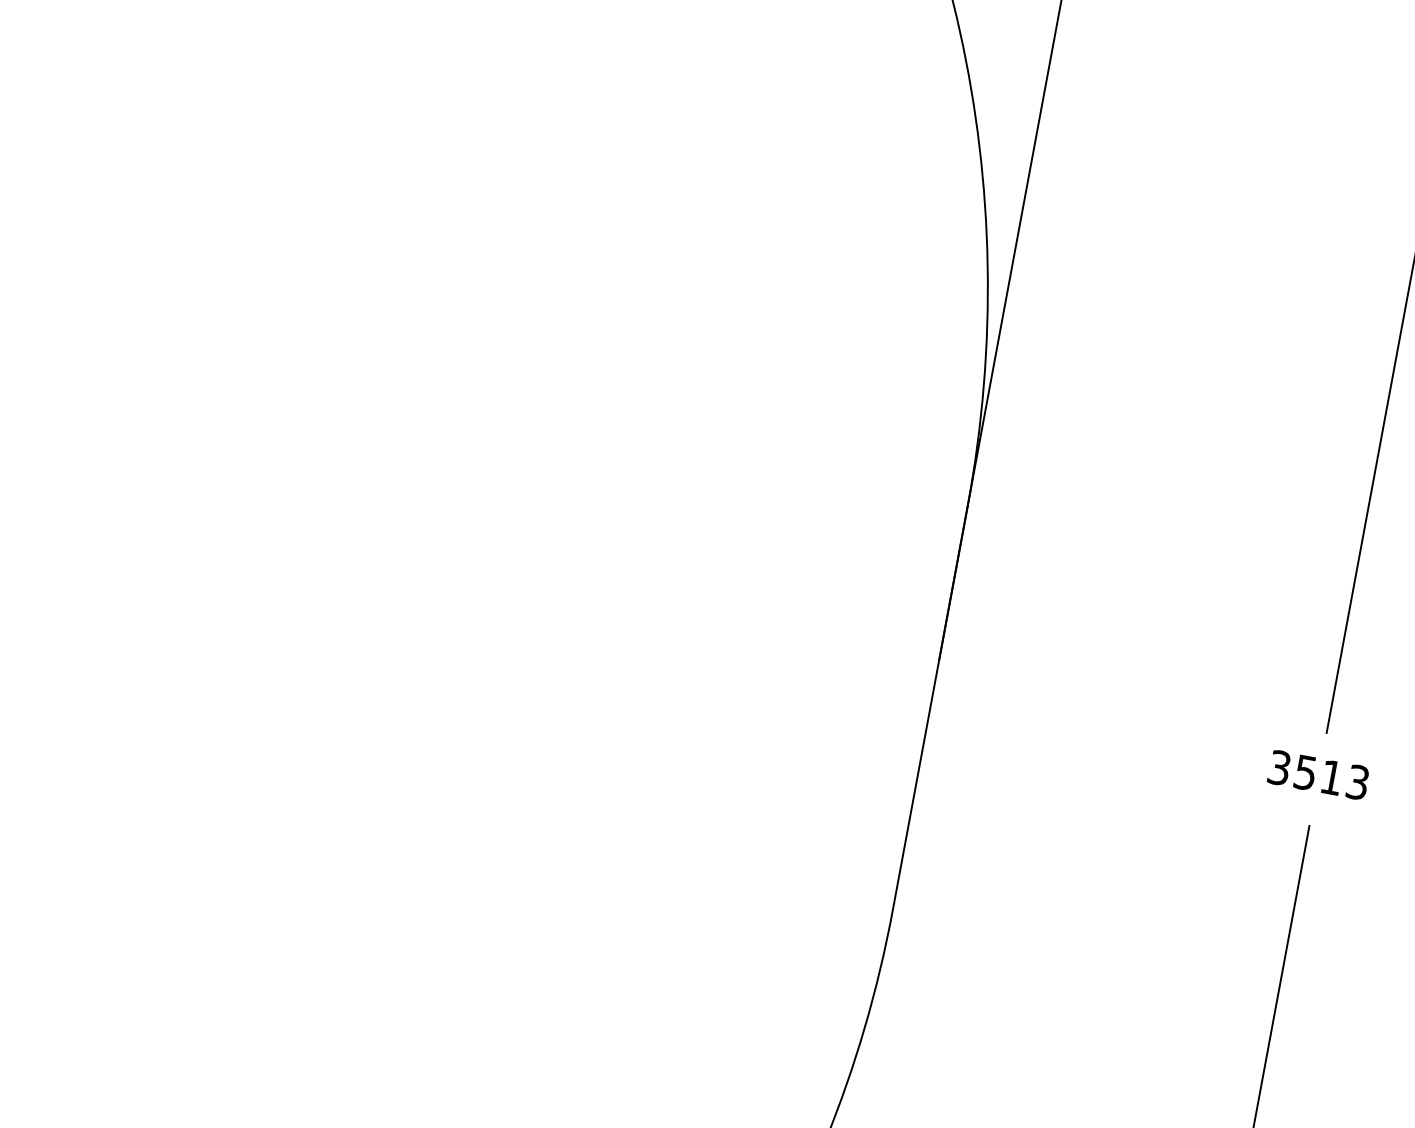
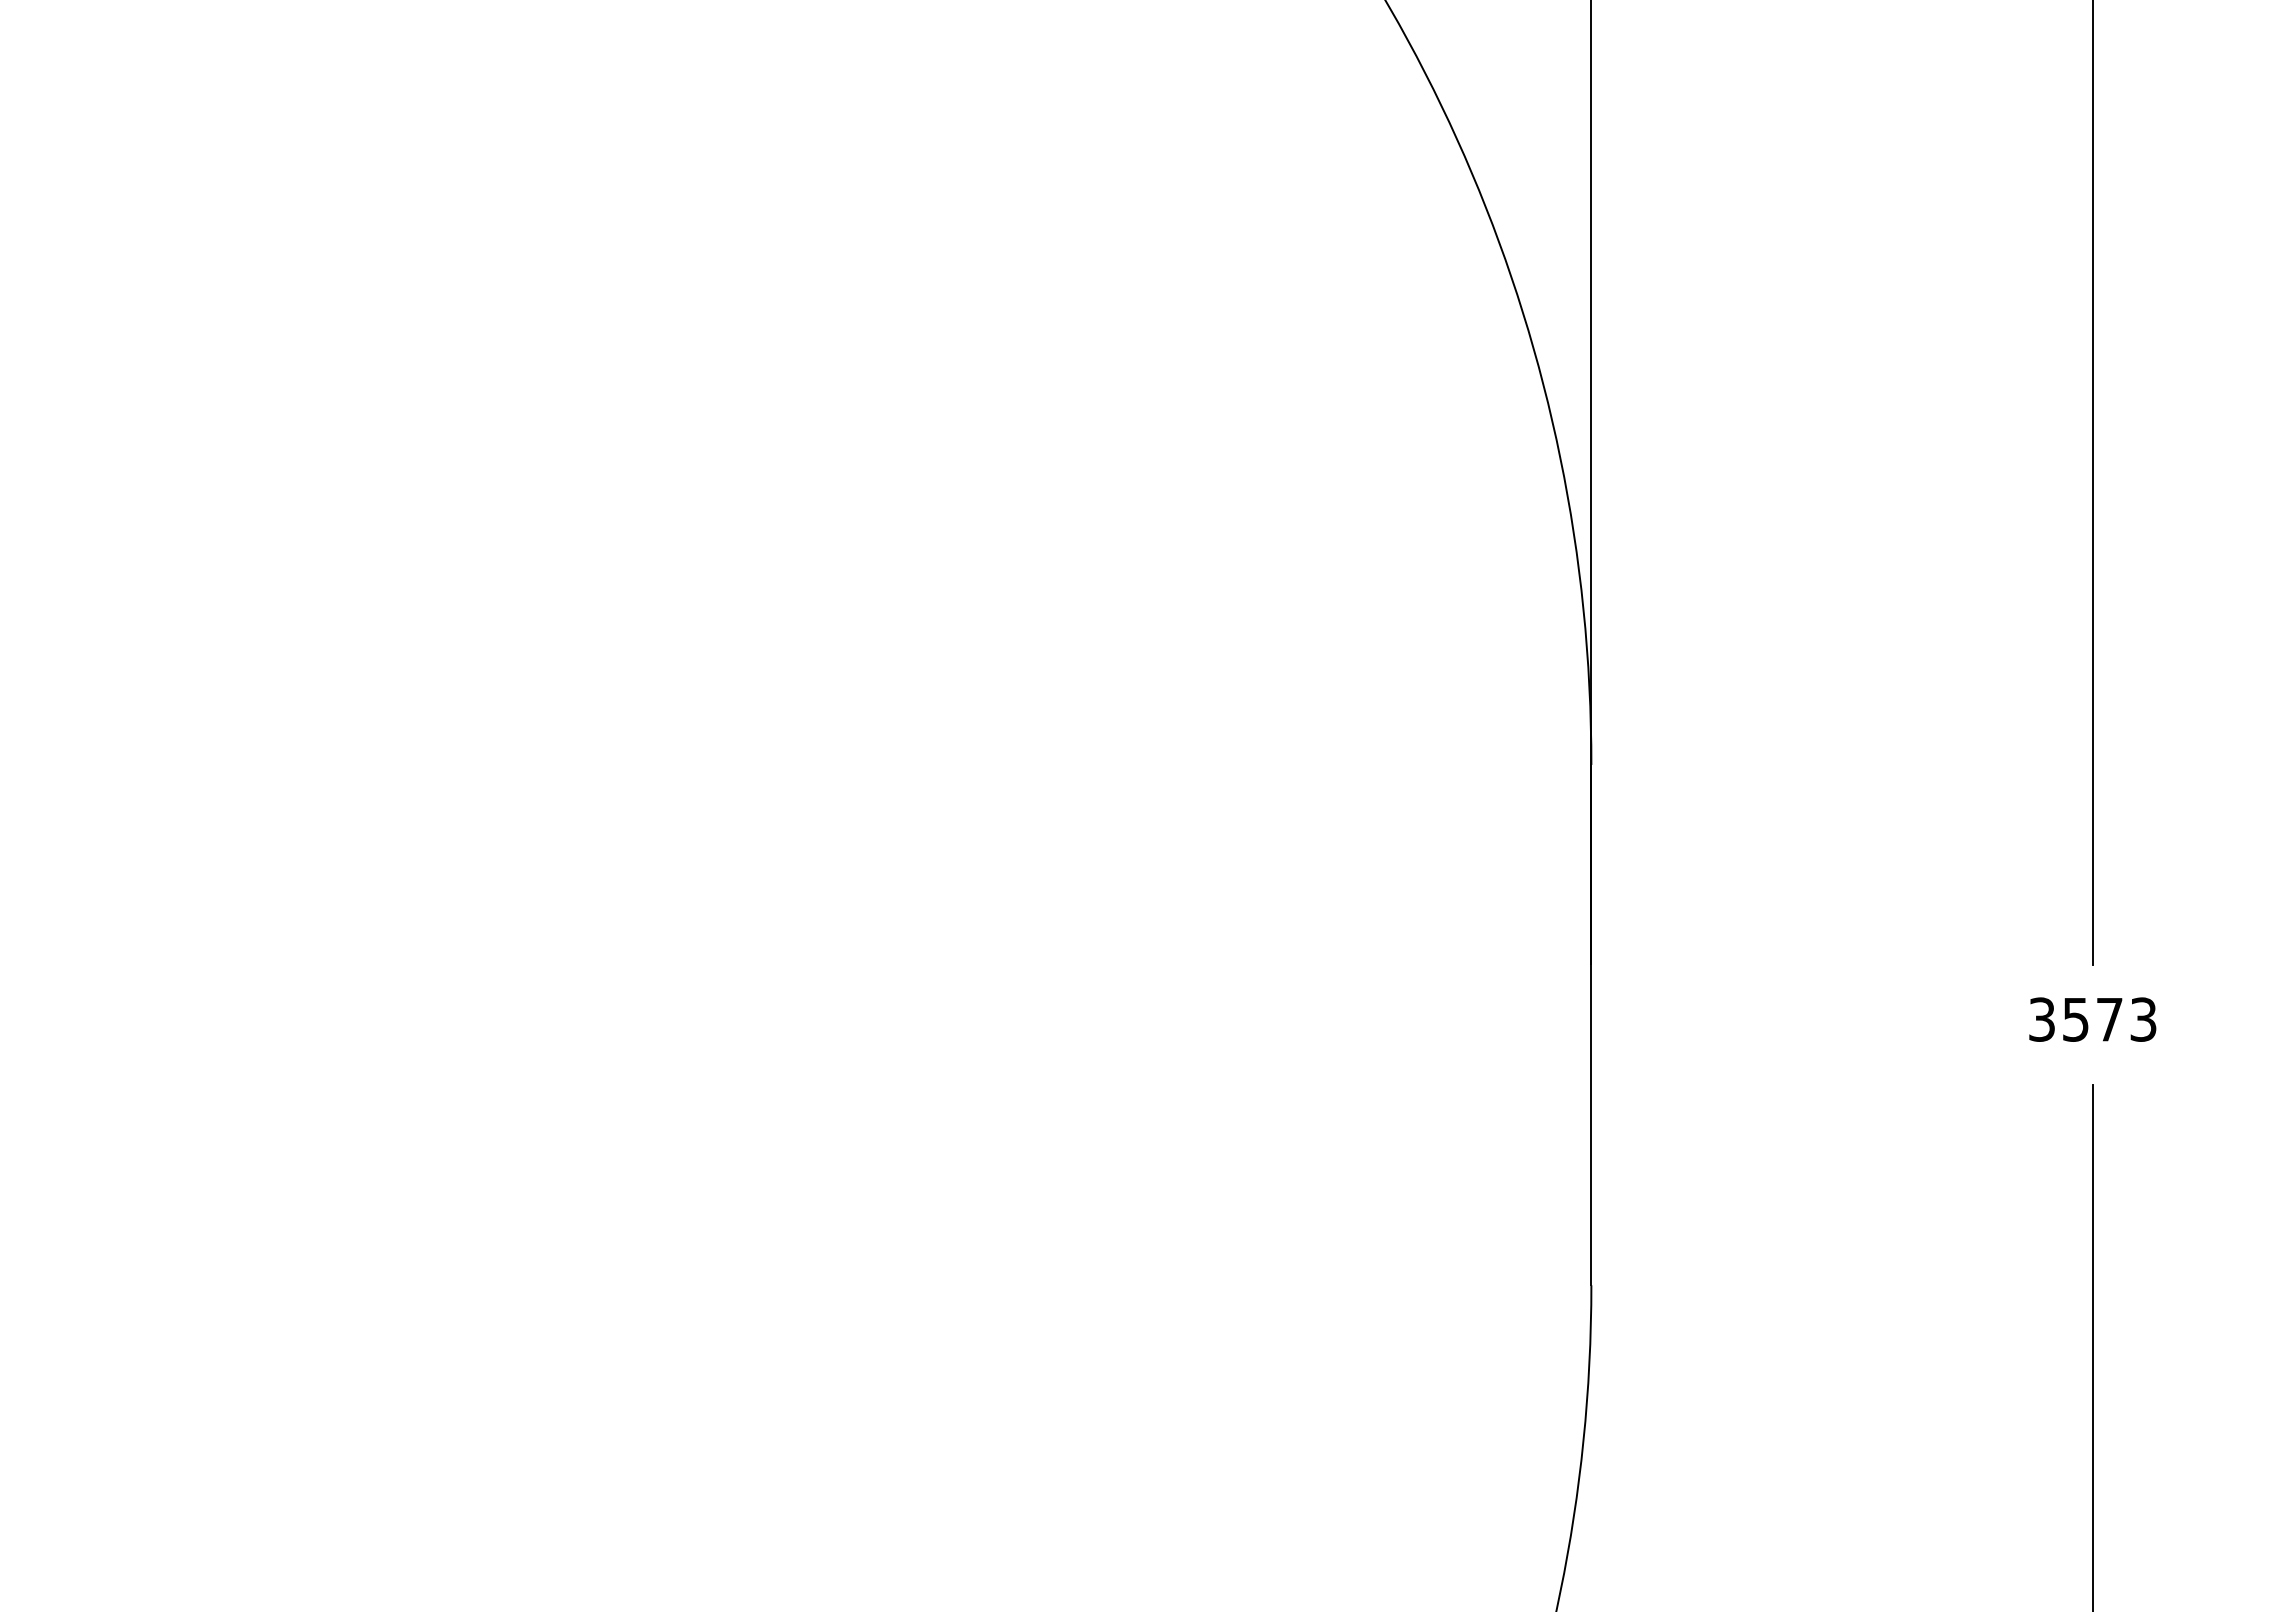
text: (1331, 777) -> (2109, 1019), 3513 -> 3573

